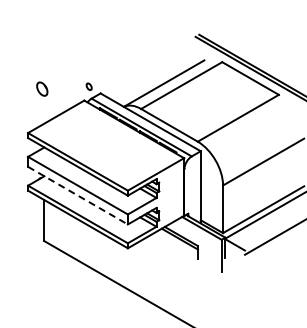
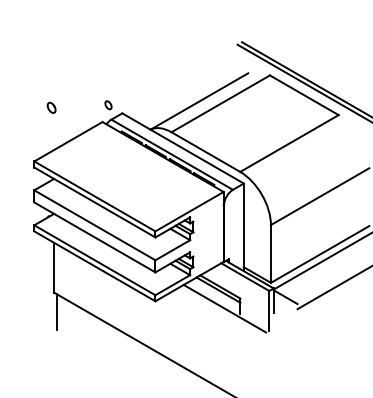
part: (42, 88) -> (51, 107), size x0.62
line: (78, 195) -> (95, 237), dashed -> solid
line: (185, 253) -> (225, 307), added
line: (47, 257) -> (57, 312), added

